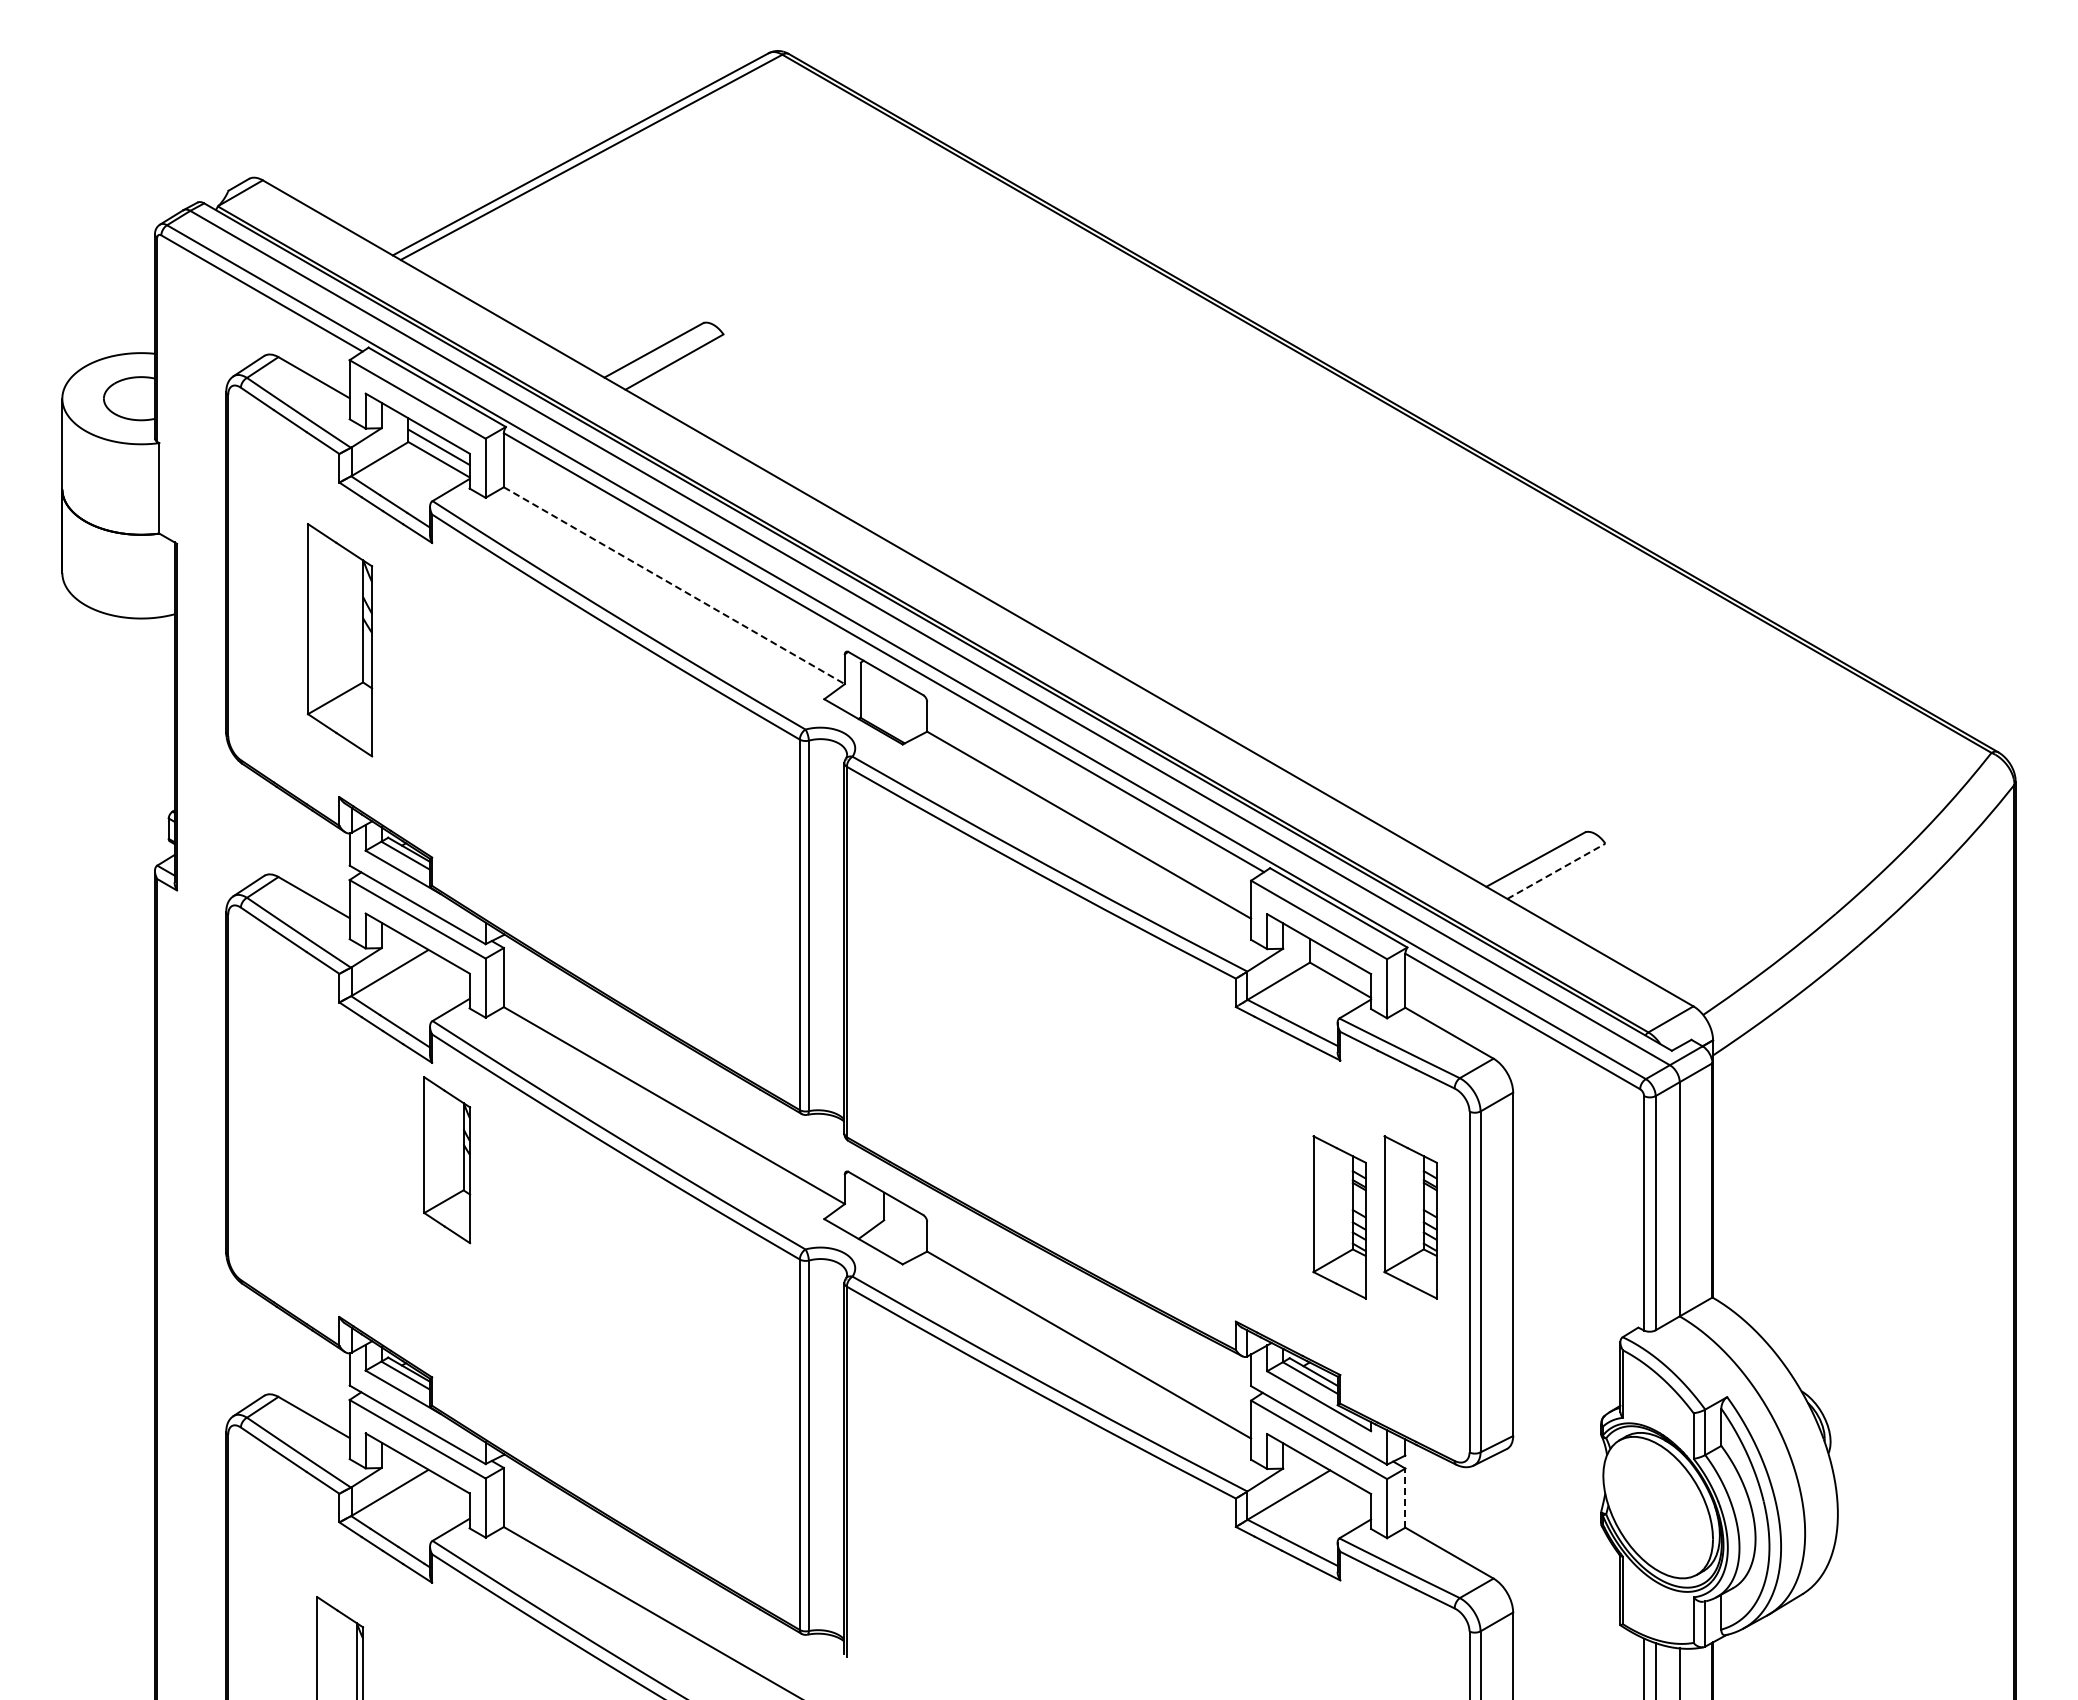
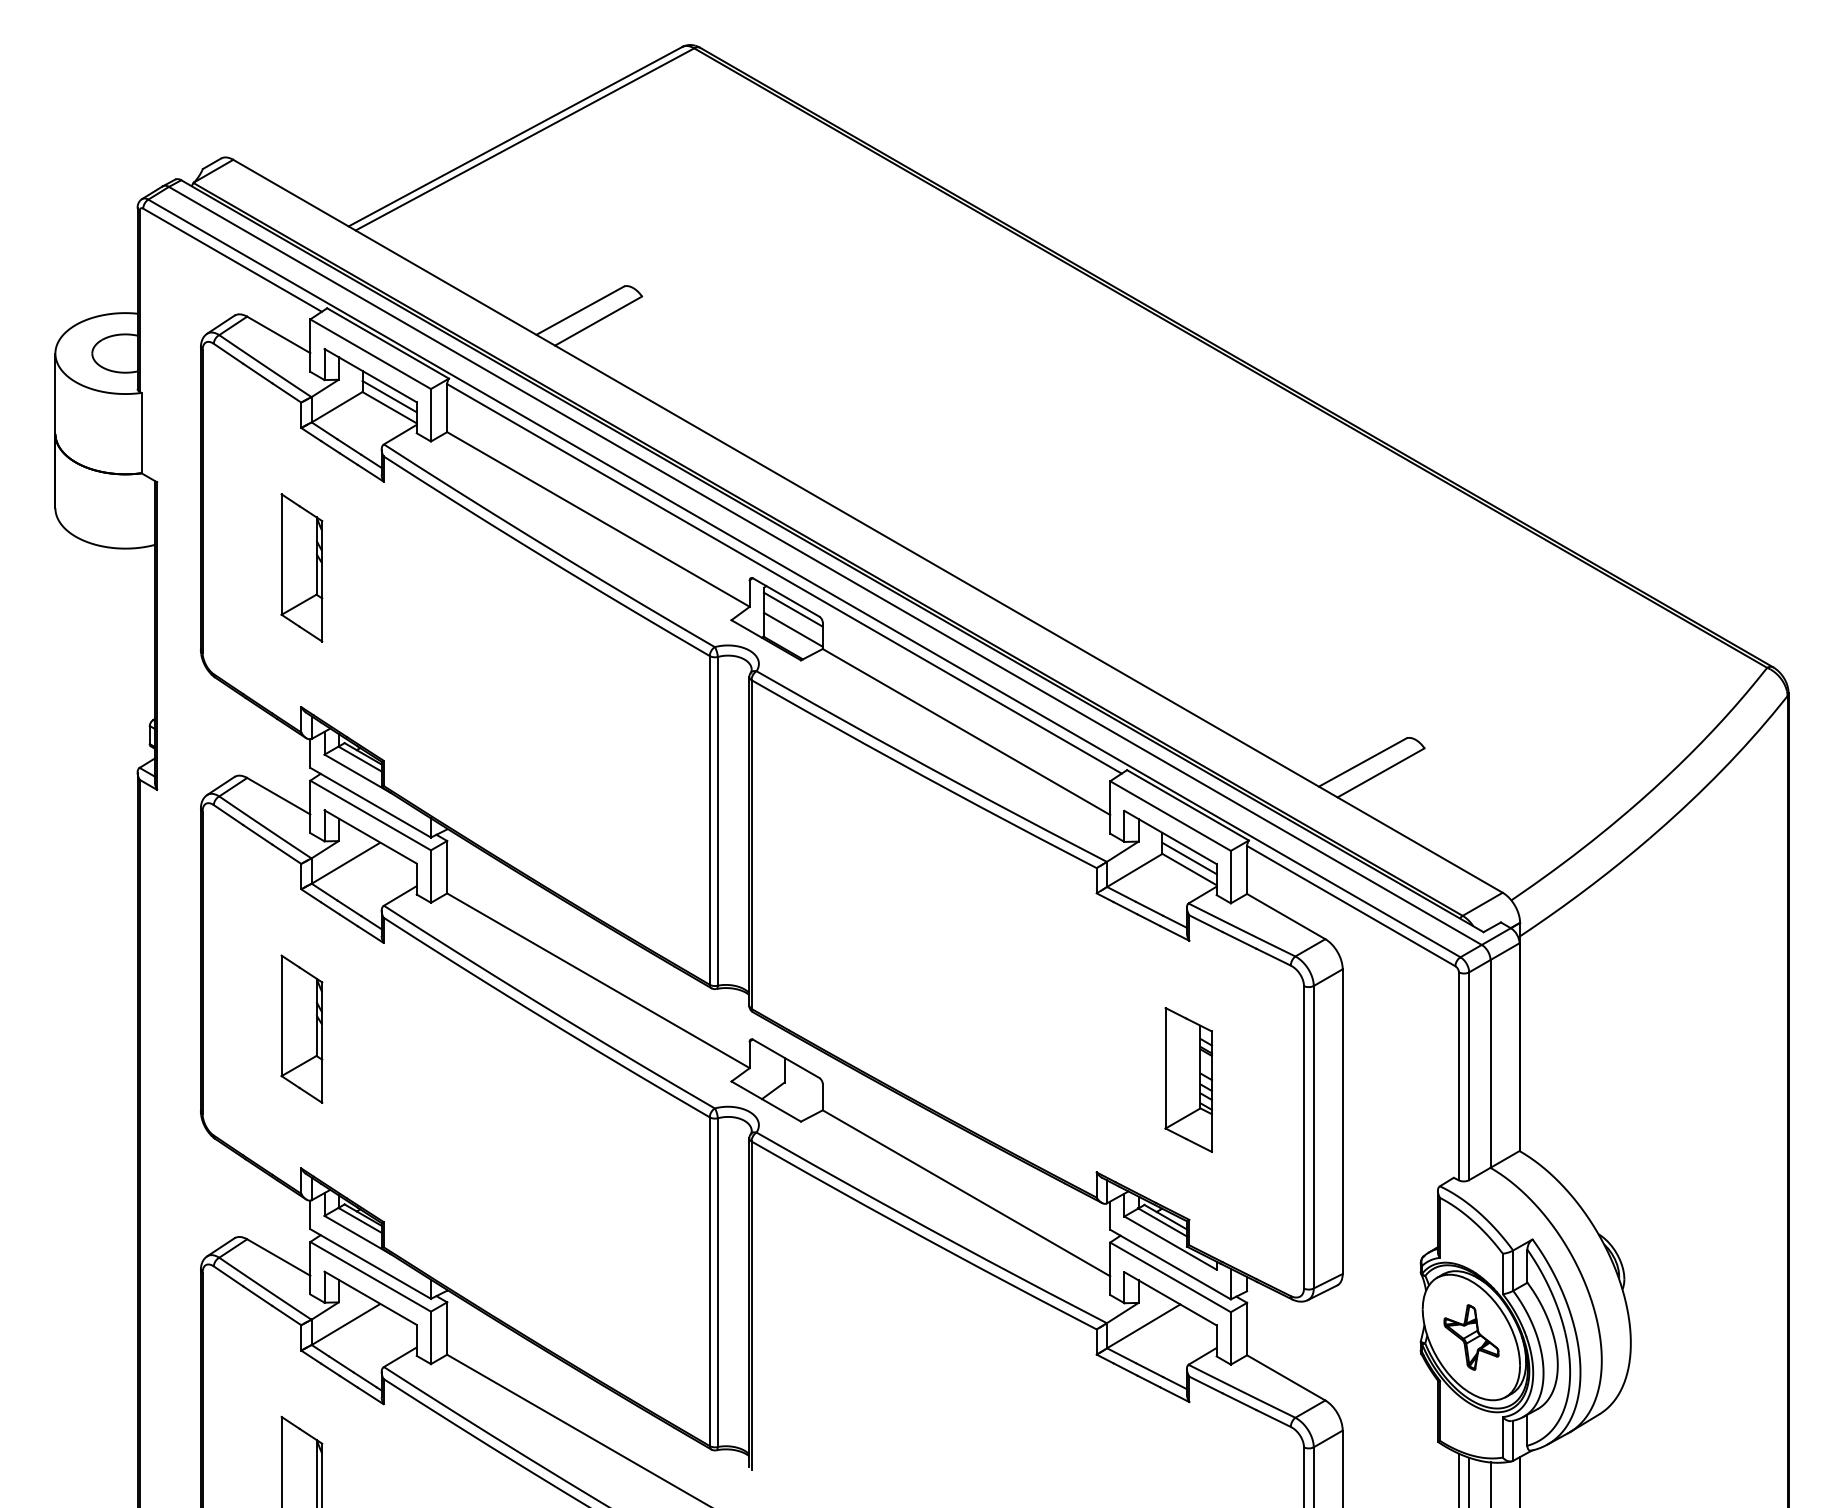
line: (674, 585) -> (598, 519), dashed -> solid
part: (340, 640) -> (302, 568), size x0.71
line: (893, 687) -> (792, 609), added
line: (893, 709) -> (792, 629), added
line: (1556, 871) -> (1381, 773), dashed -> solid
line: (1340, 967) -> (1189, 858), added
part: (447, 1160) -> (302, 1029), moved
part: (1410, 1217) -> (1251, 1080), removed
line: (1405, 1498) -> (1247, 1329), dashed -> solid
part: (1657, 1507) -> (1470, 1337), added

